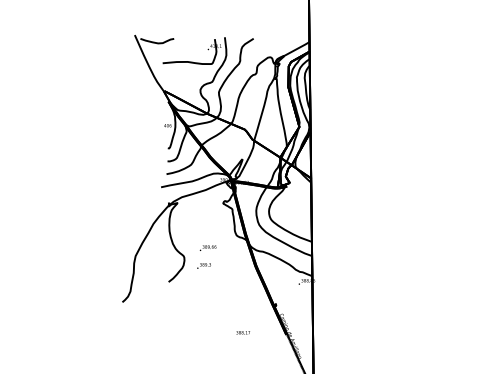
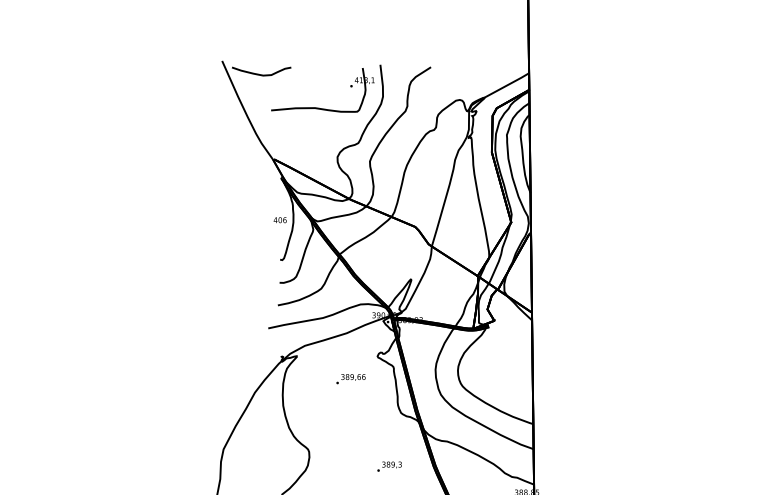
text: (207, 247) -> (349, 377), moved
text: (203, 265) -> (388, 465), moved

